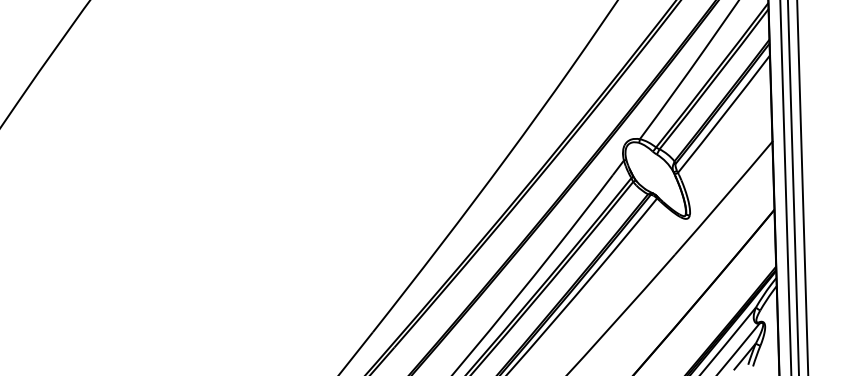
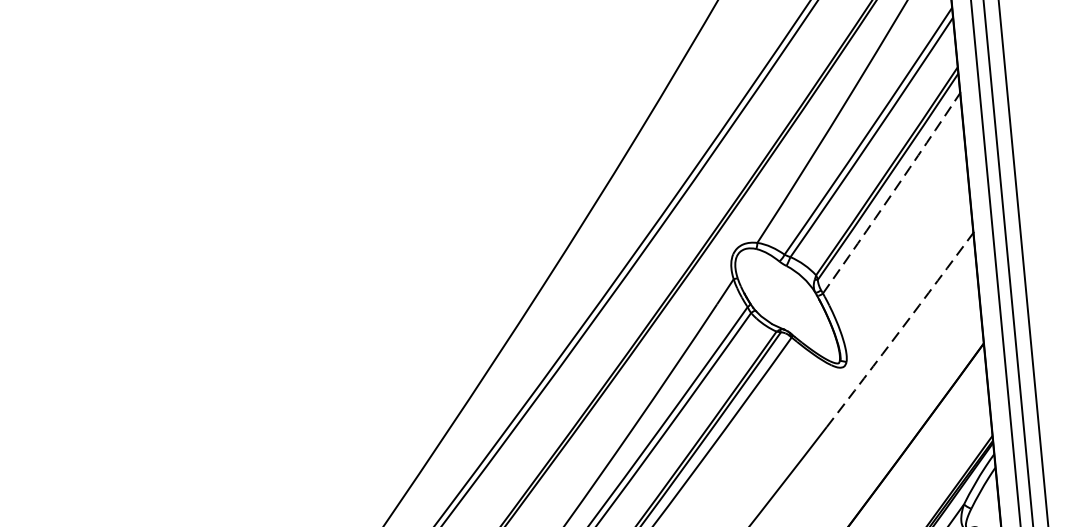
arc: (724, 114) -> (892, 193), solid -> dashed
arc: (724, 198) -> (901, 330), solid -> dashed

